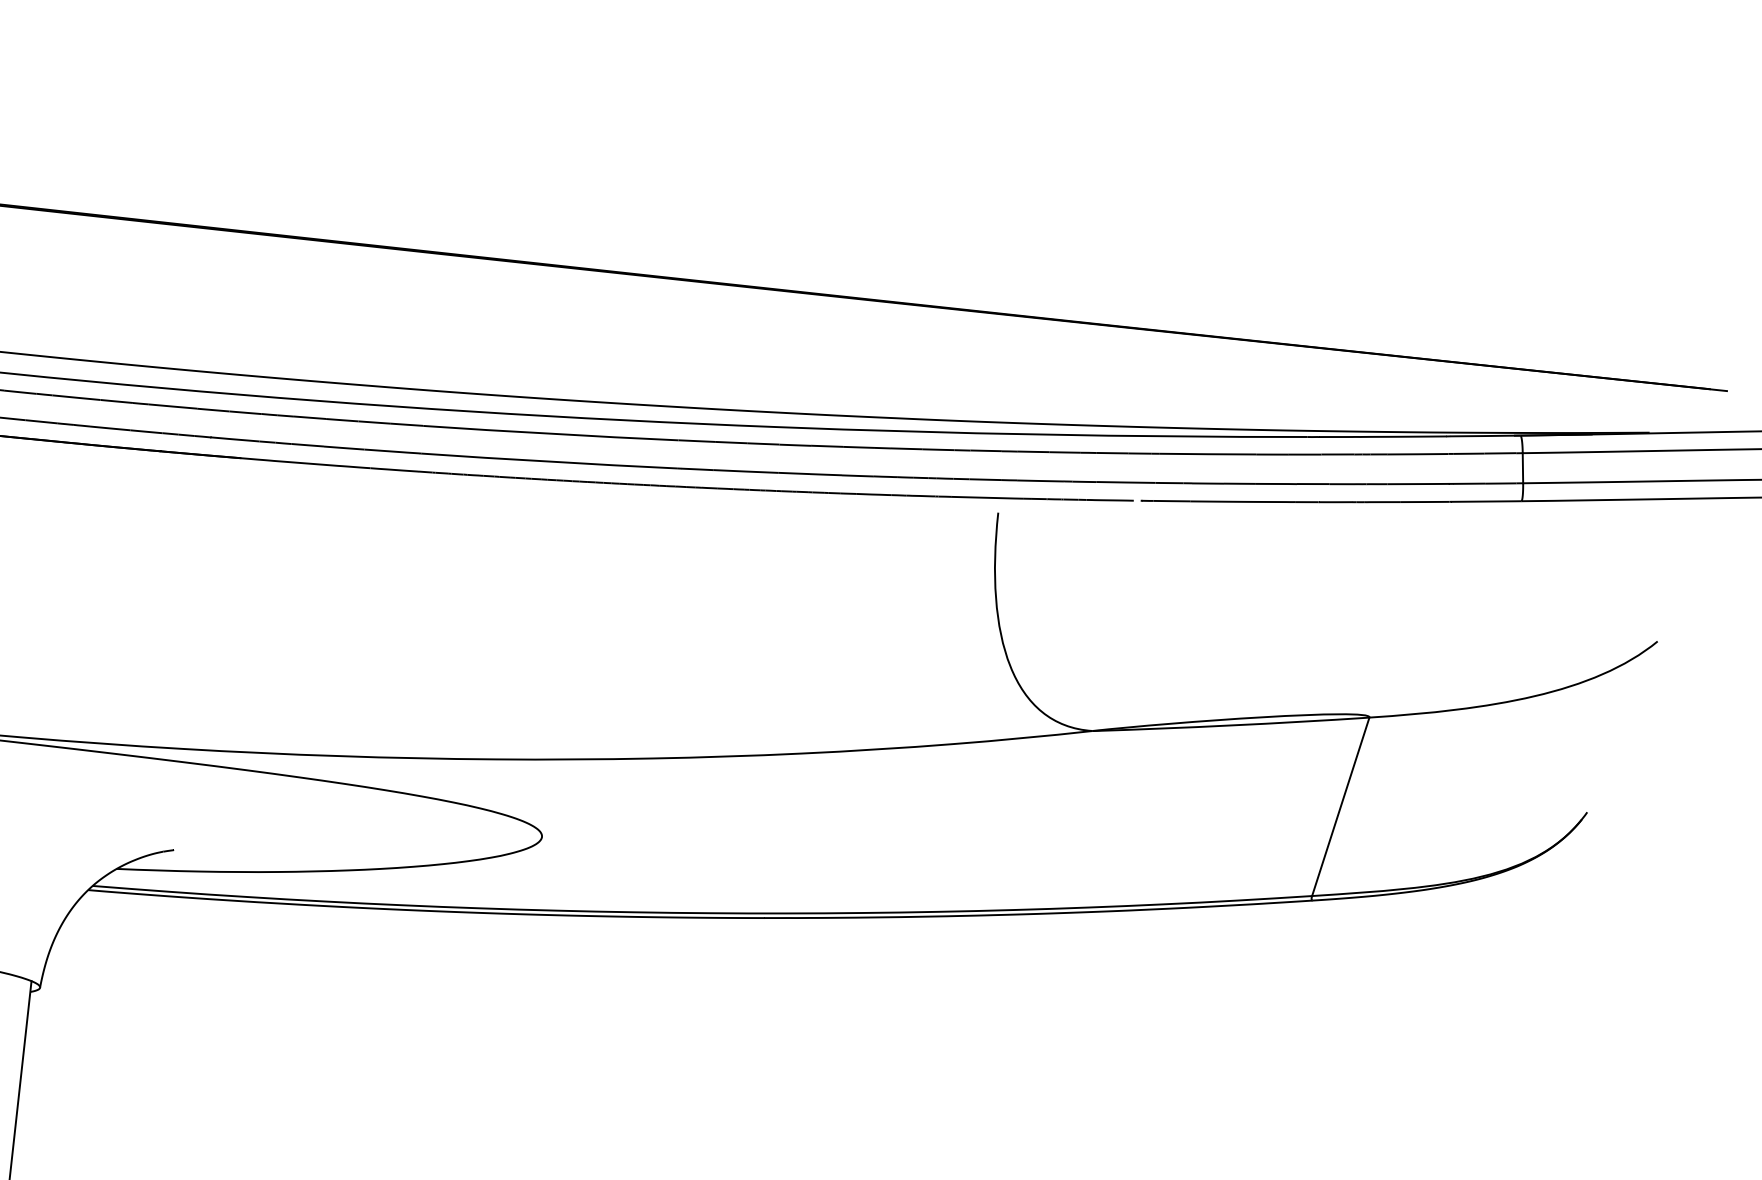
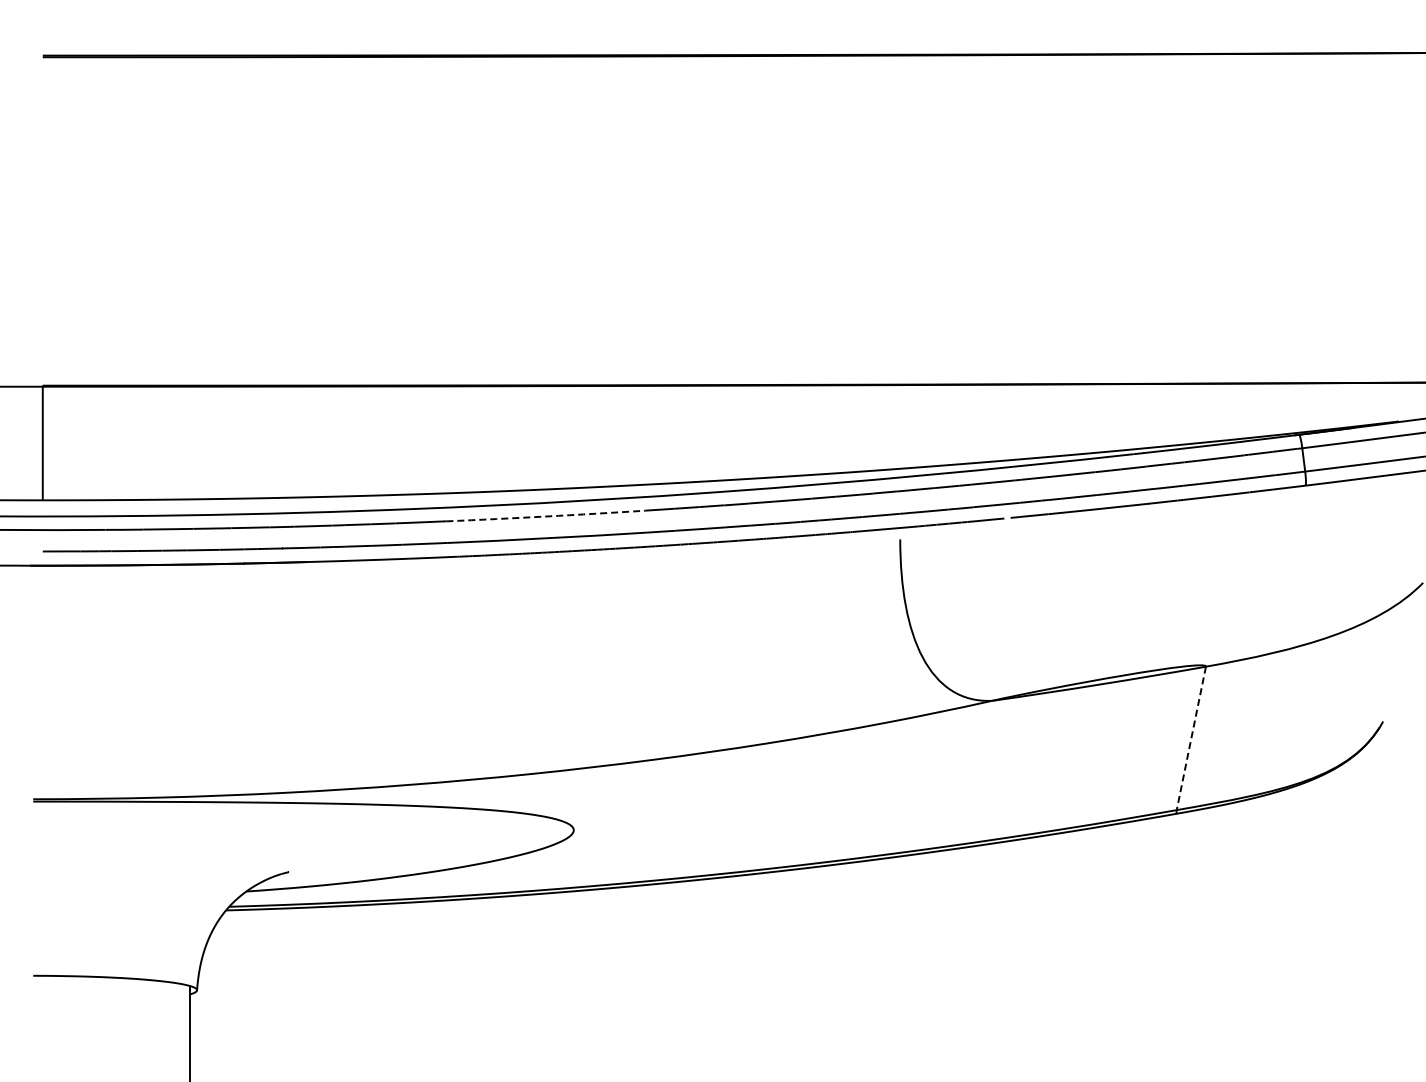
arc: (551, 433) -> (546, 516), solid -> dashed
line: (1340, 806) -> (1191, 738), solid -> dashed

